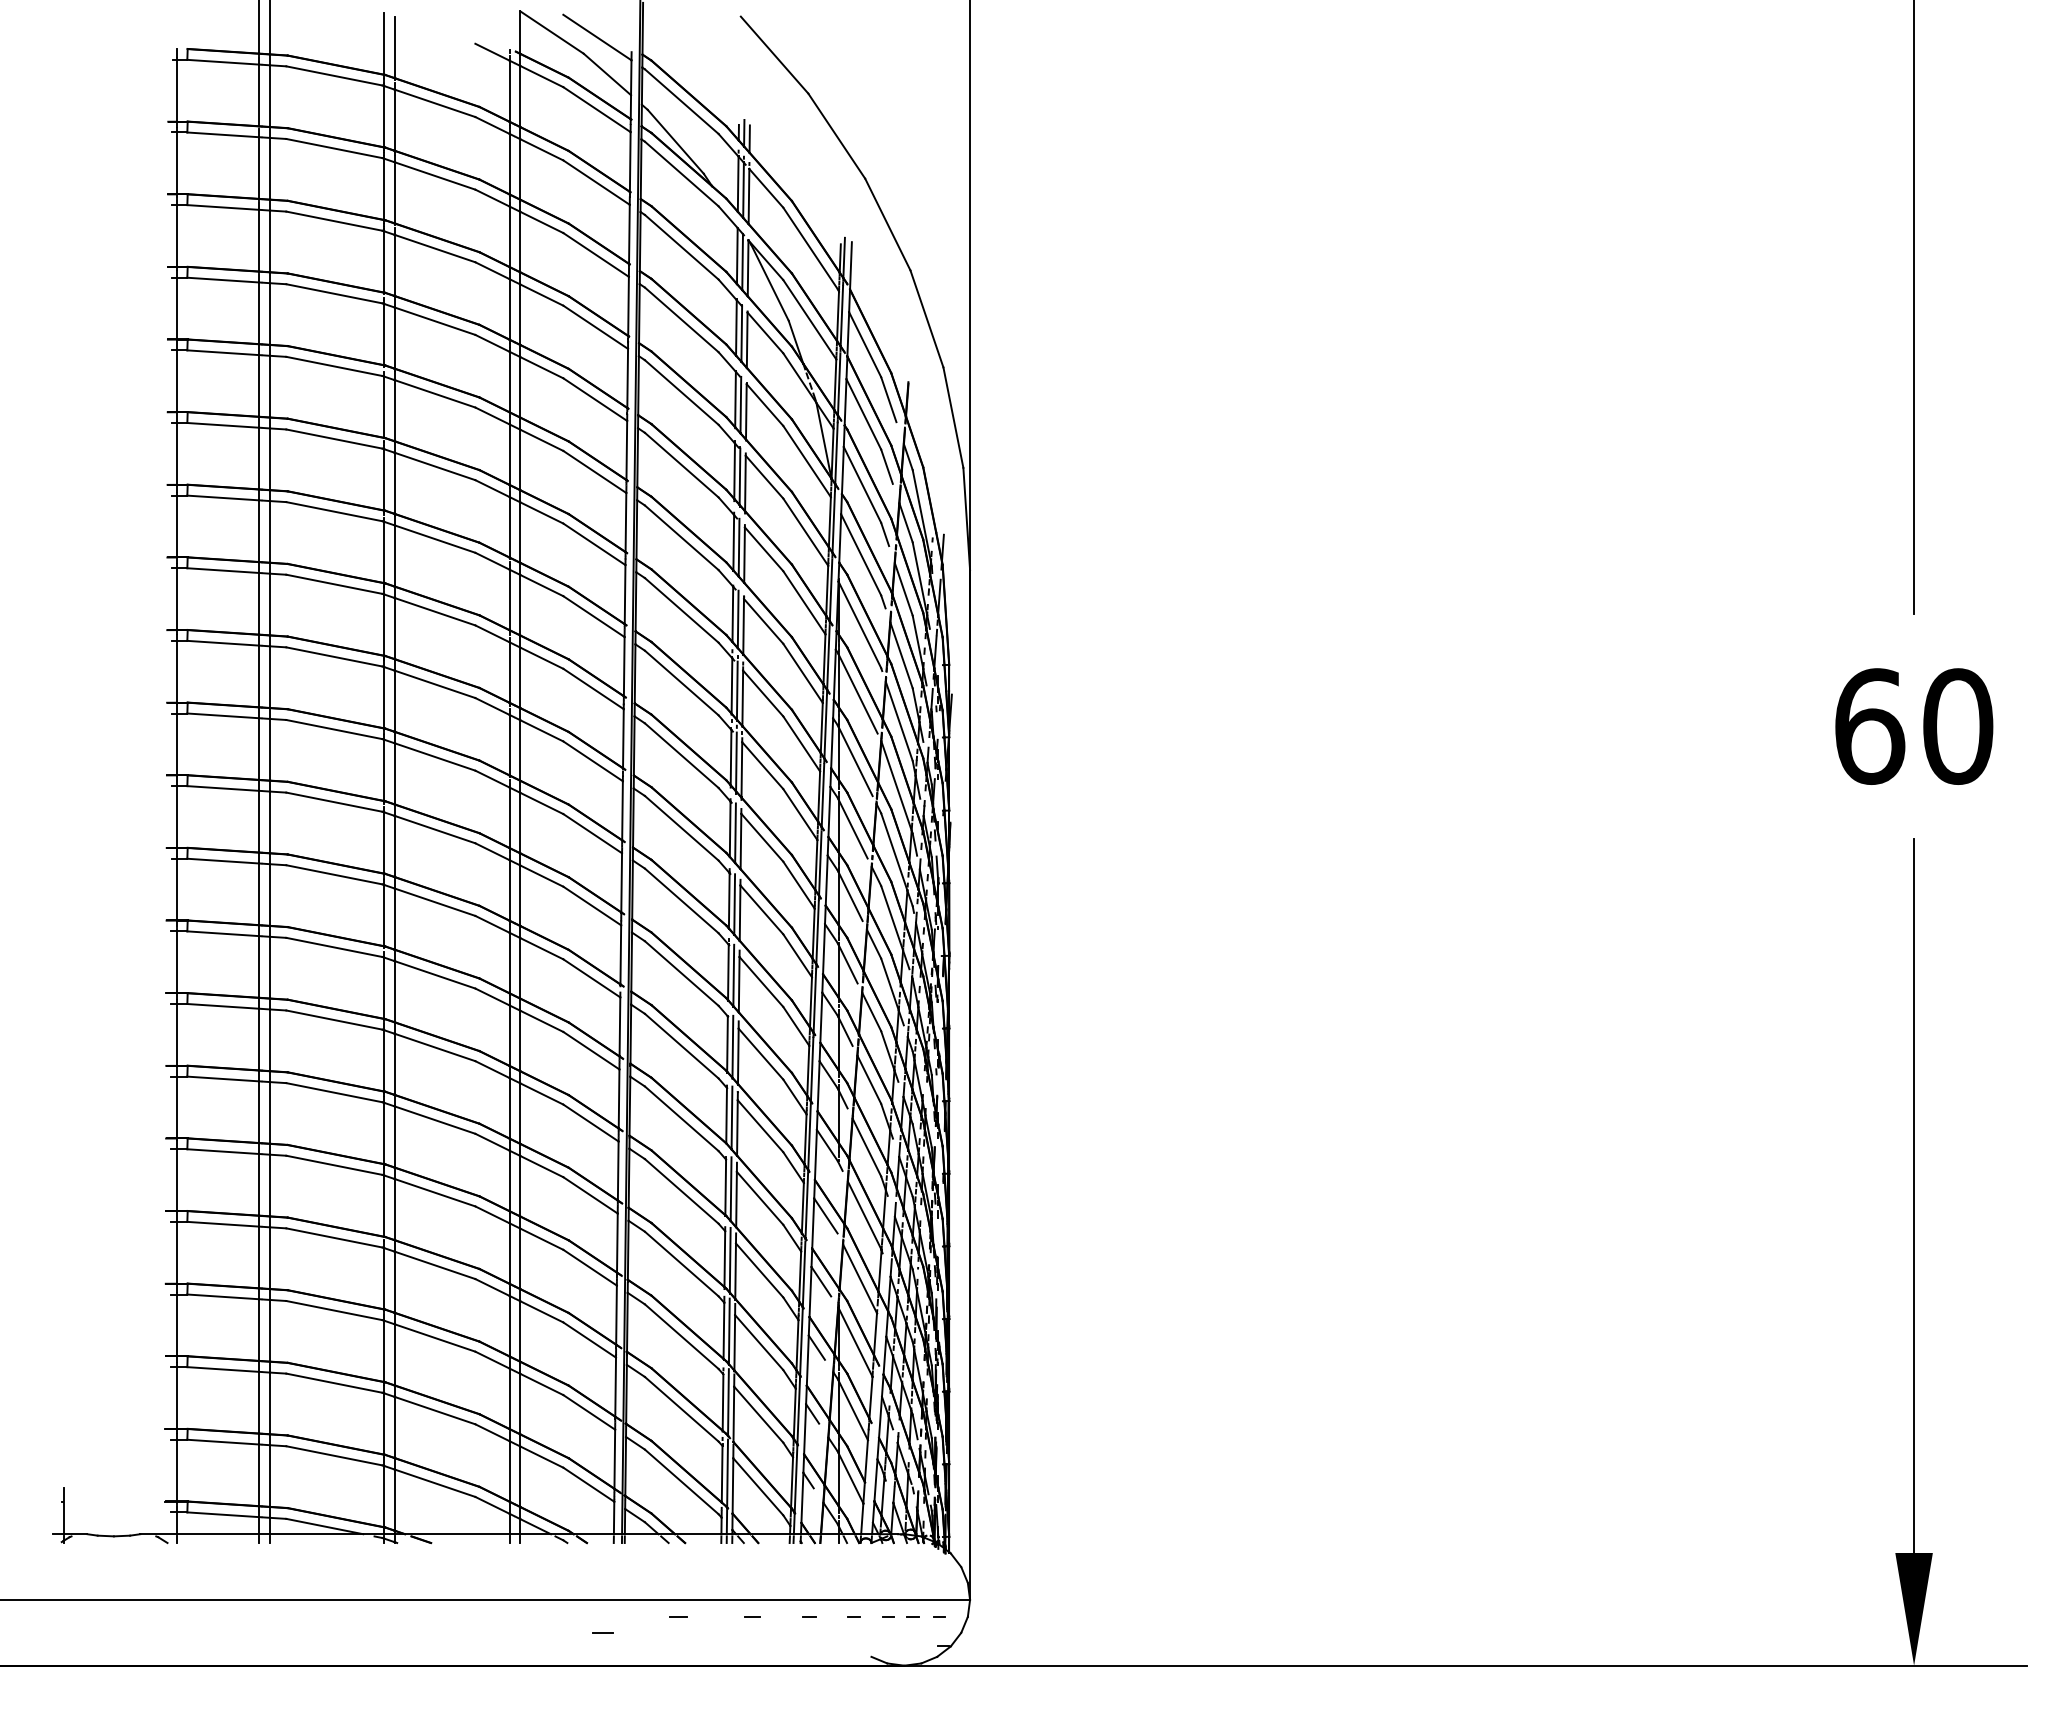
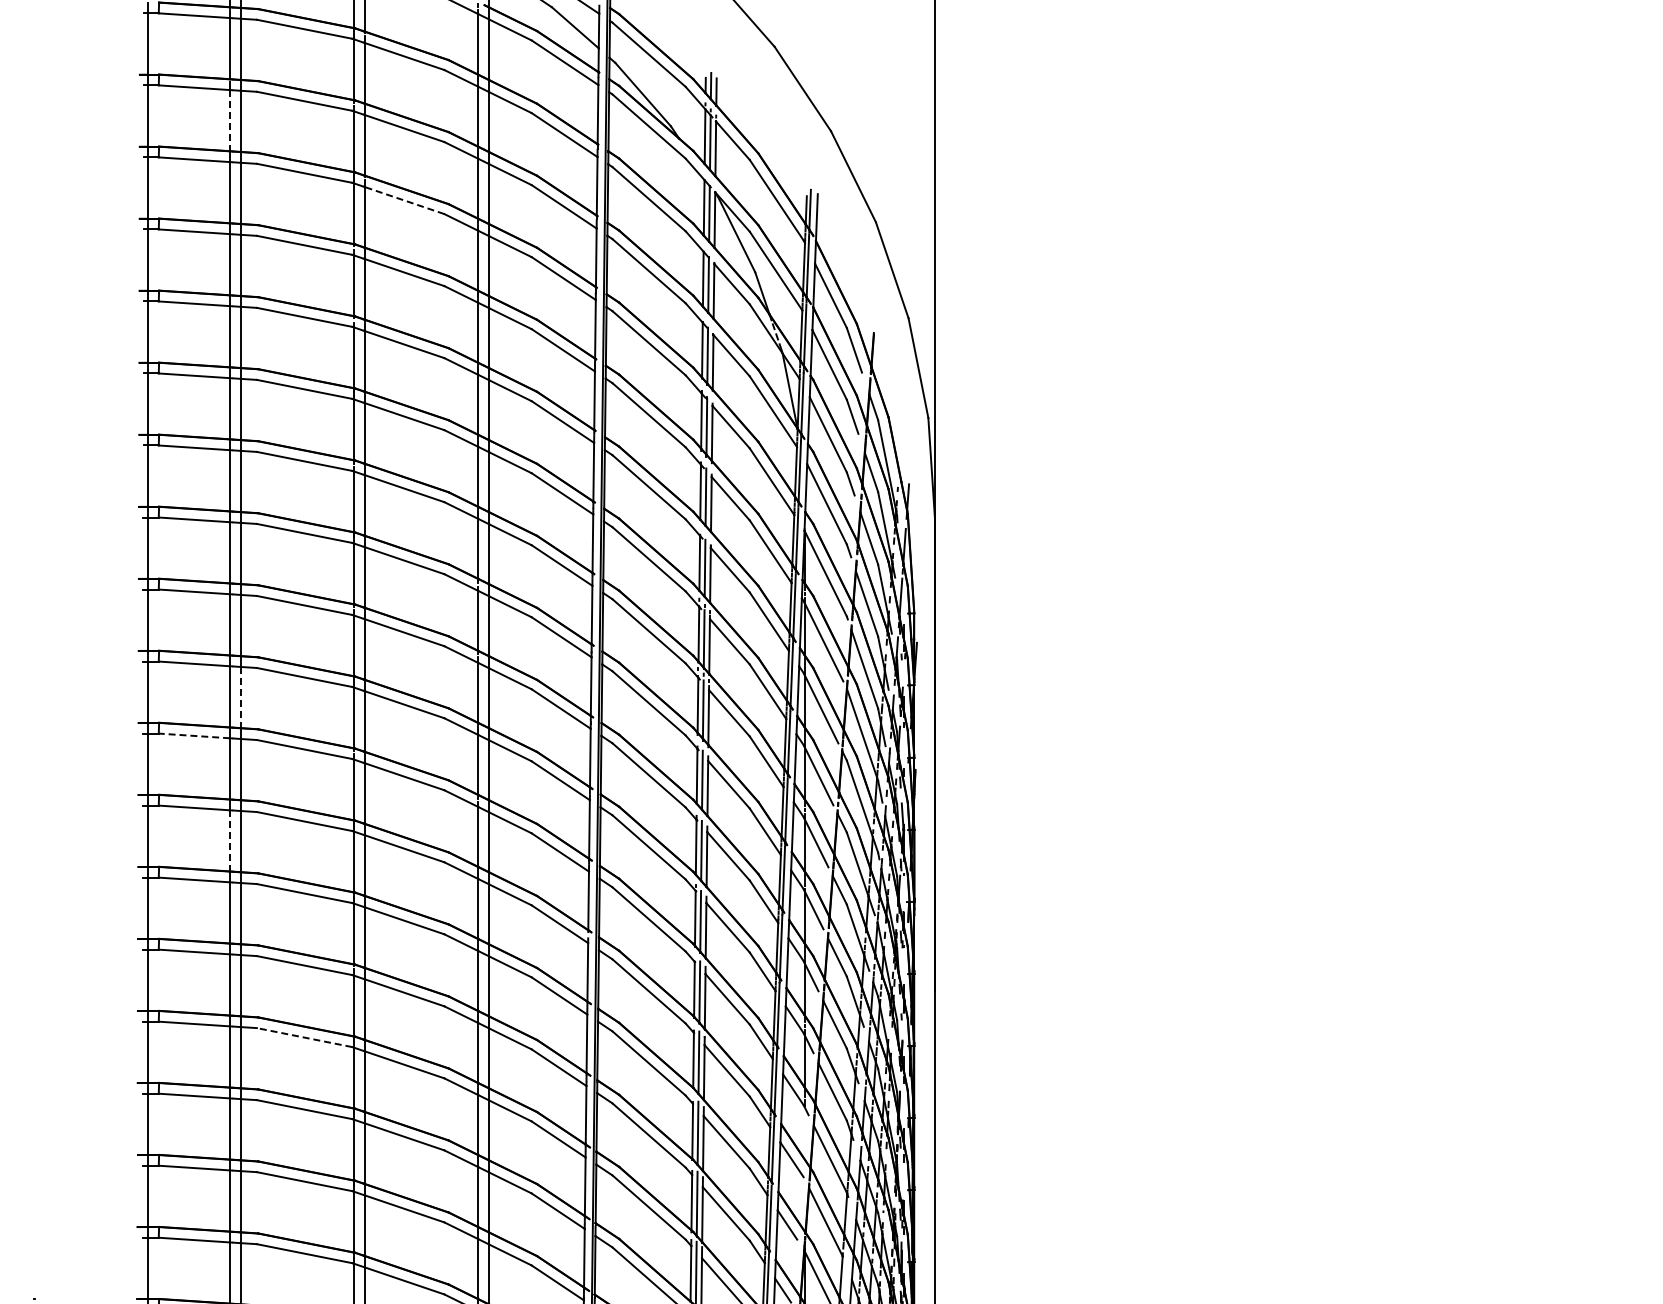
line: (259, 168) -> (230, 121), solid -> dashed
line: (434, 248) -> (403, 200), solid -> dashed
line: (270, 749) -> (241, 697), solid -> dashed
line: (223, 788) -> (194, 735), solid -> dashed
line: (259, 894) -> (230, 841), solid -> dashed
line: (333, 1092) -> (303, 1037), solid -> dashed

